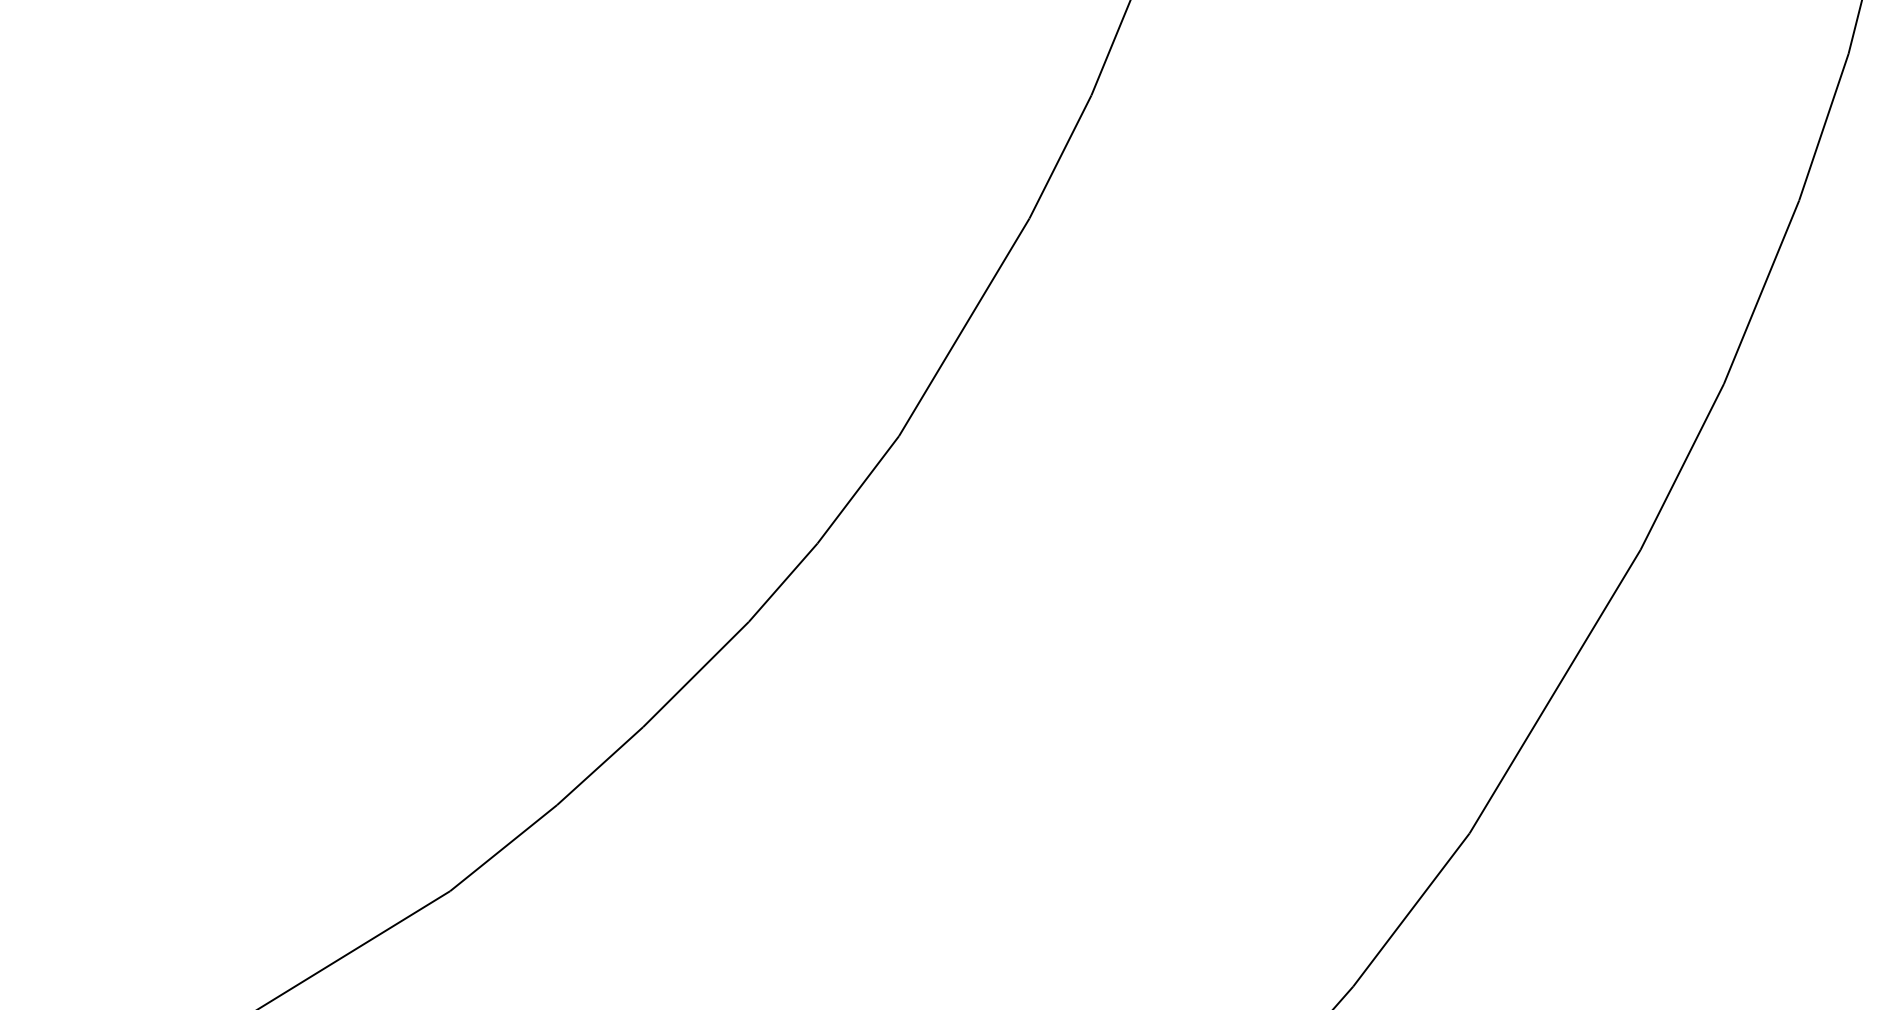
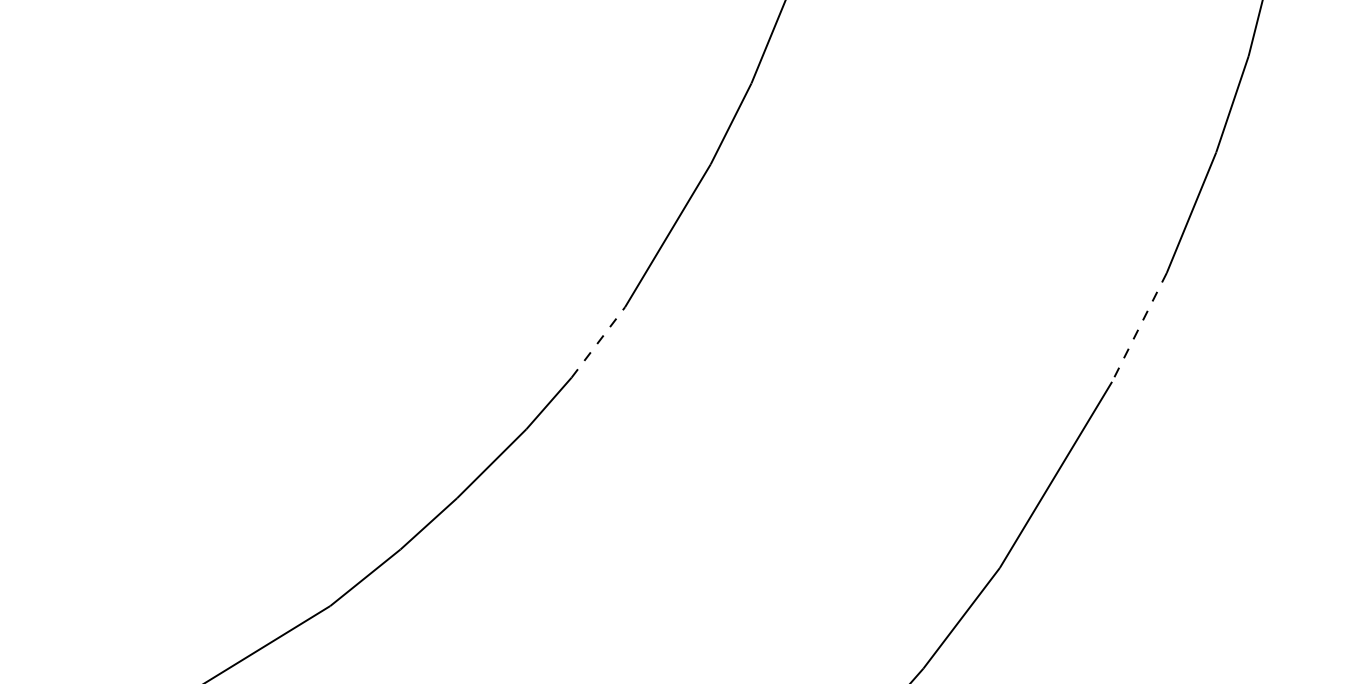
line: (1682, 467) -> (1139, 327), solid -> dashed
line: (858, 489) -> (598, 342), solid -> dashed

